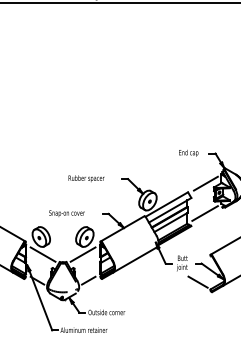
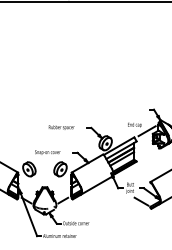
text: (188, 152) -> (134, 124), moved
line: (204, 213) -> (146, 152), removed
line: (42, 254) -> (30, 181), removed
line: (82, 254) -> (58, 181), removed

